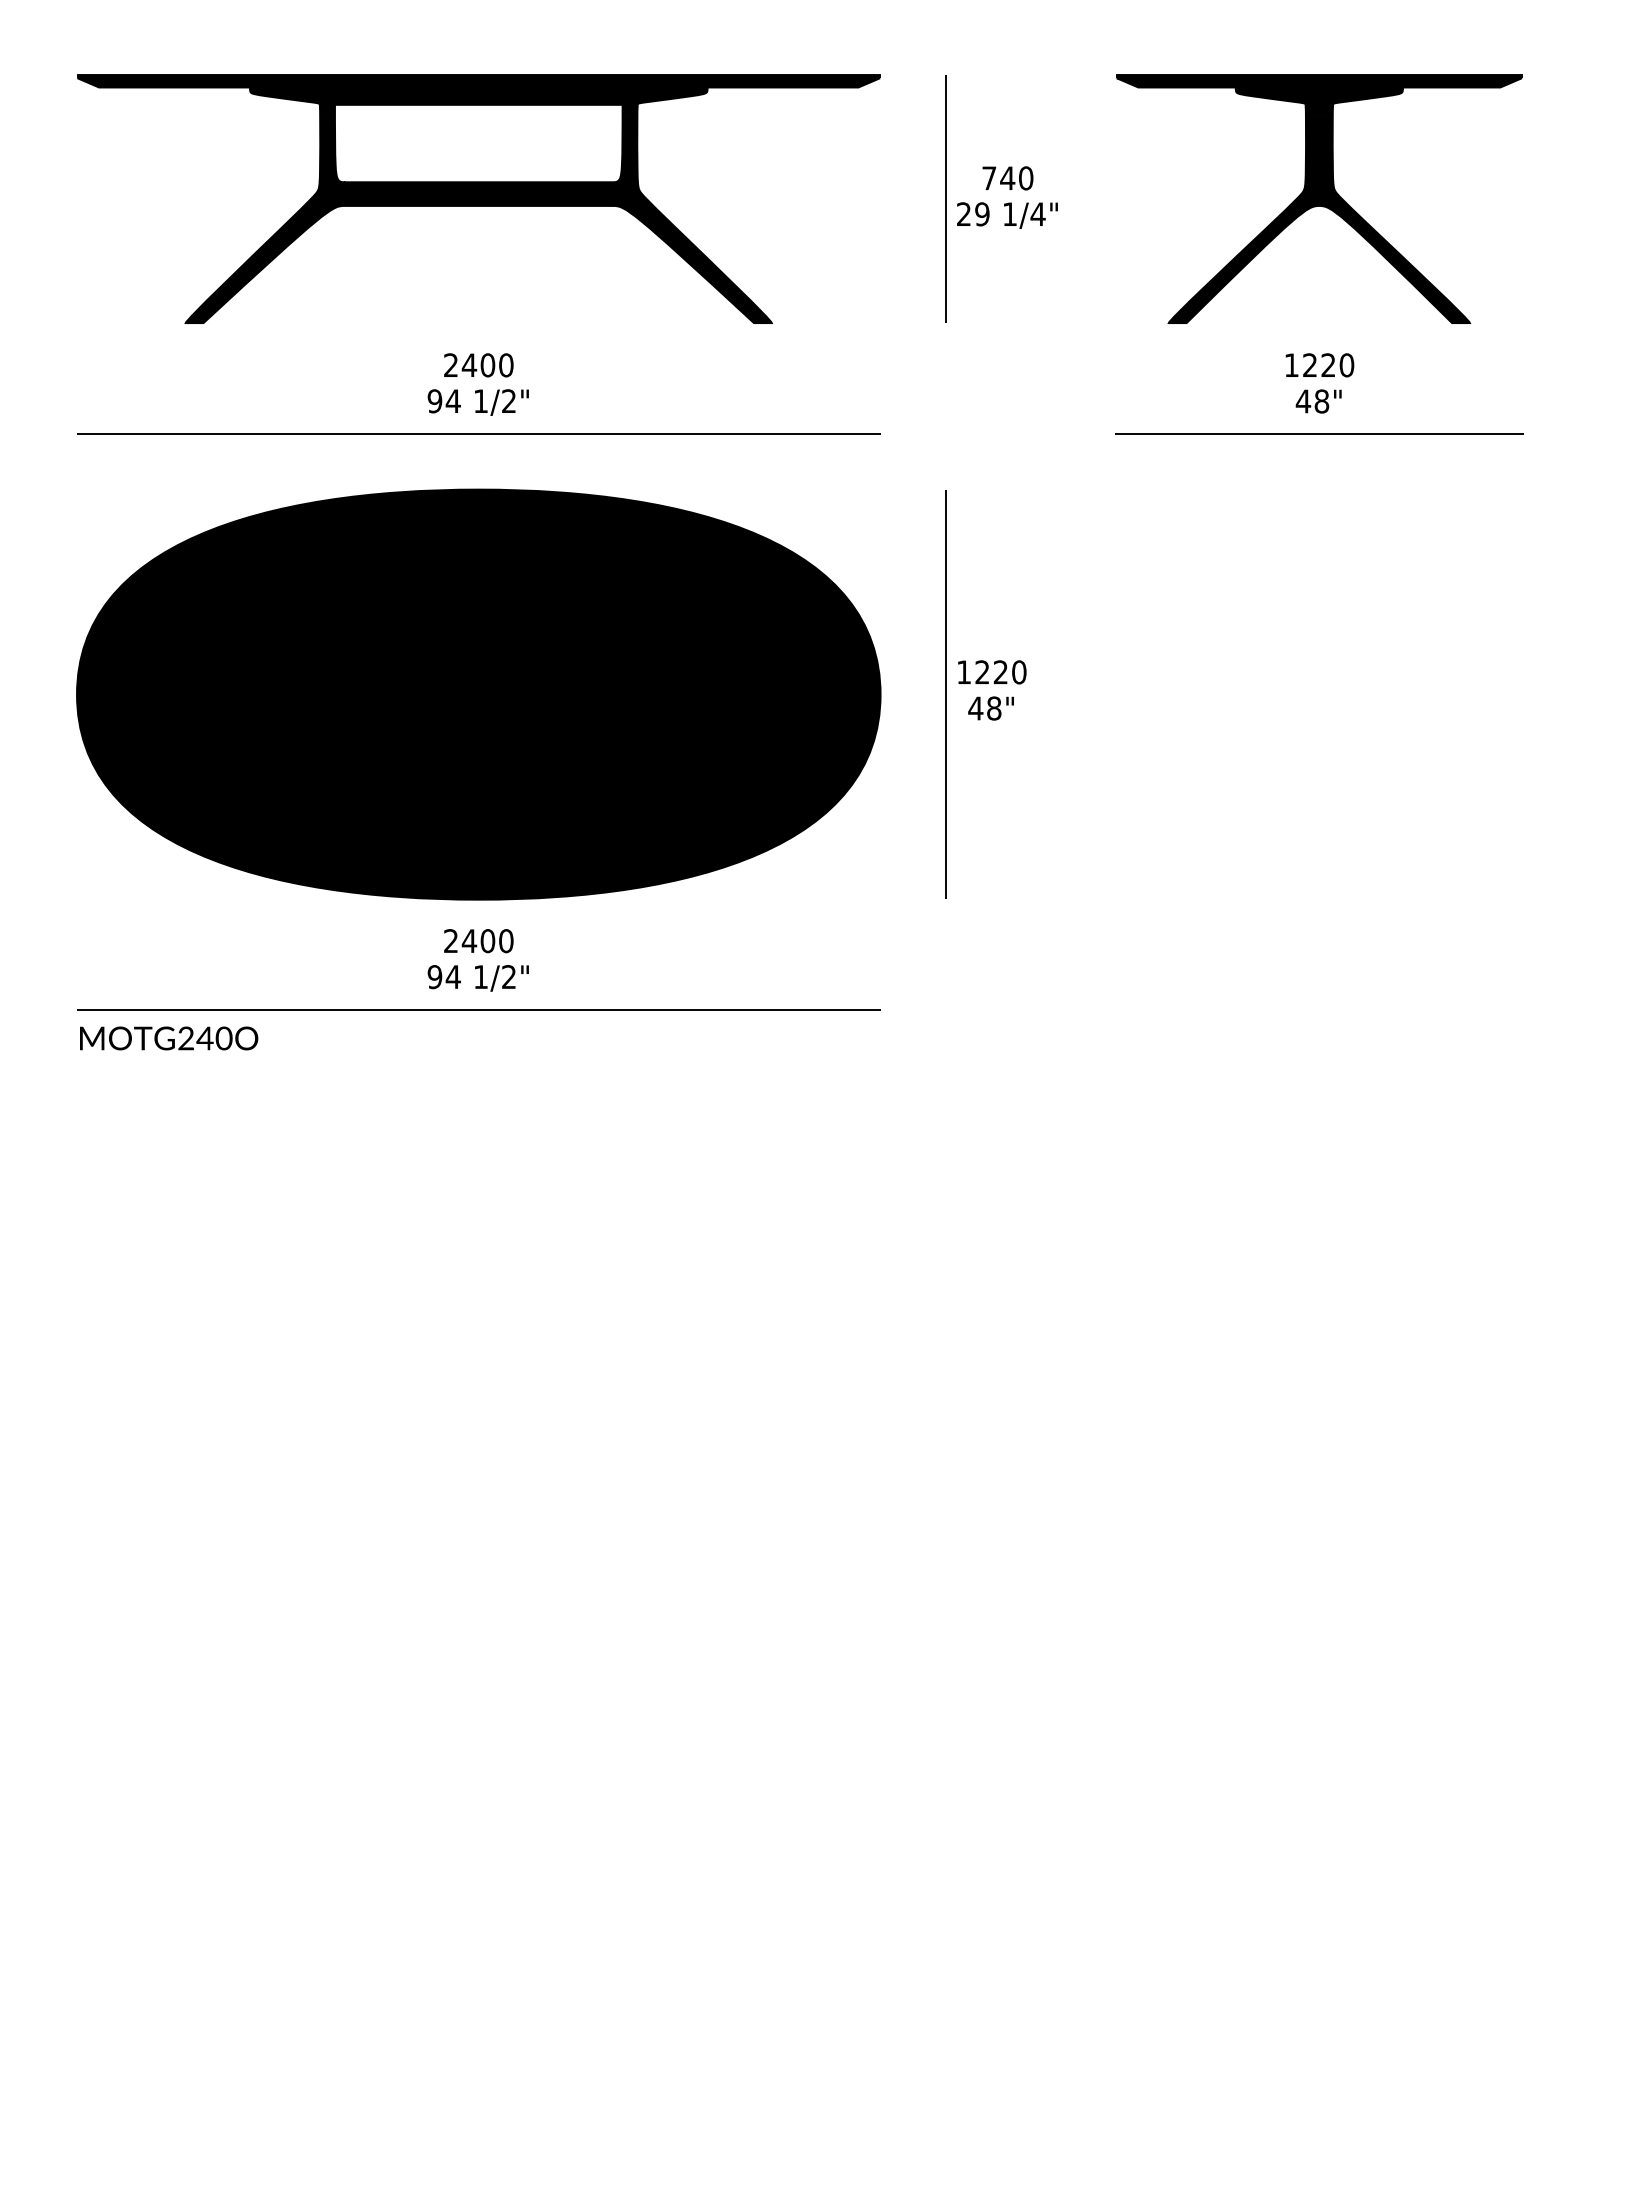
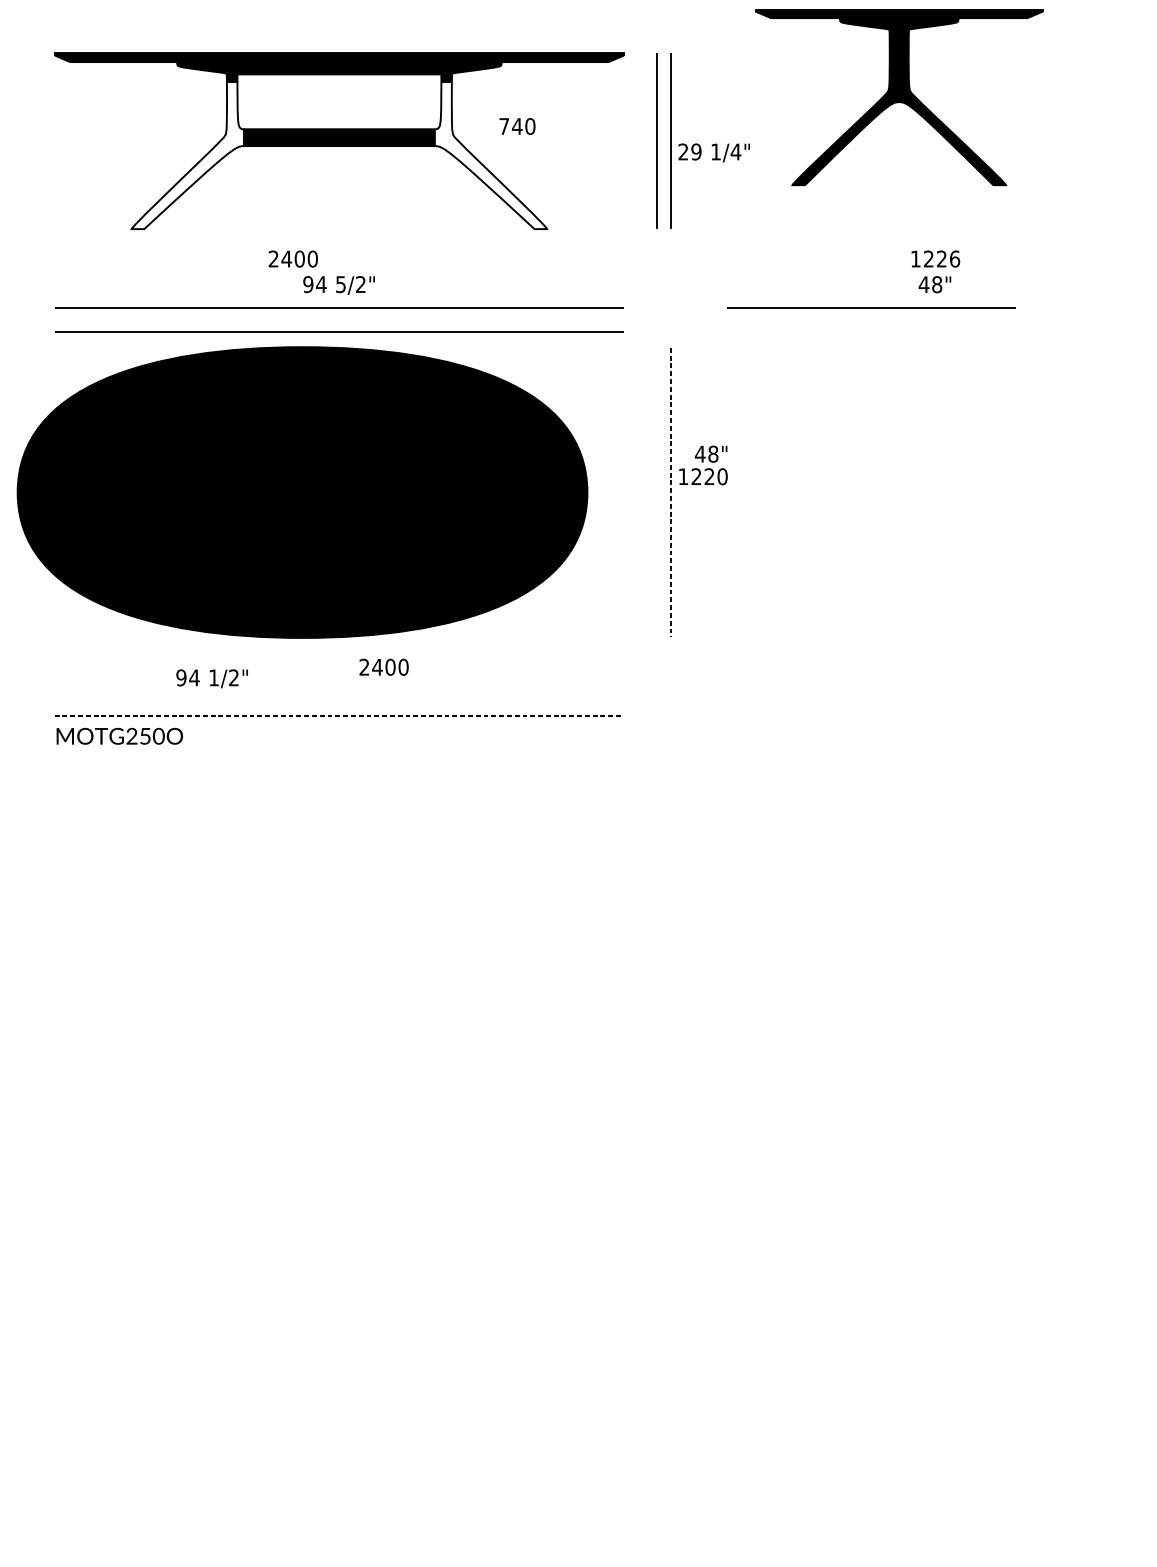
text: (1007, 178) -> (517, 126), moved
line: (926, 198) -> (656, 140), added
part: (1319, 198) -> (899, 96), moved
fill: (264, 219) -> (187, 155), removed
fill: (692, 219) -> (490, 155), removed
text: (478, 365) -> (293, 259), moved
text: (1346, 365) -> (954, 259), 1220 -> 1226
text: (480, 401) -> (340, 284), 1/2" -> 5/2"
line: (1319, 433) -> (871, 307), moved
line: (478, 467) -> (339, 331), added
part: (478, 694) -> (302, 492), moved
line: (945, 695) -> (670, 493), solid -> dashed
text: (990, 708) -> (710, 454), moved
text: (478, 941) -> (383, 667), moved
text: (477, 978) -> (211, 678), moved
line: (478, 1009) -> (339, 715), solid -> dashed
text: (204, 1038) -> (144, 736), MOTG240O -> MOTG250O

